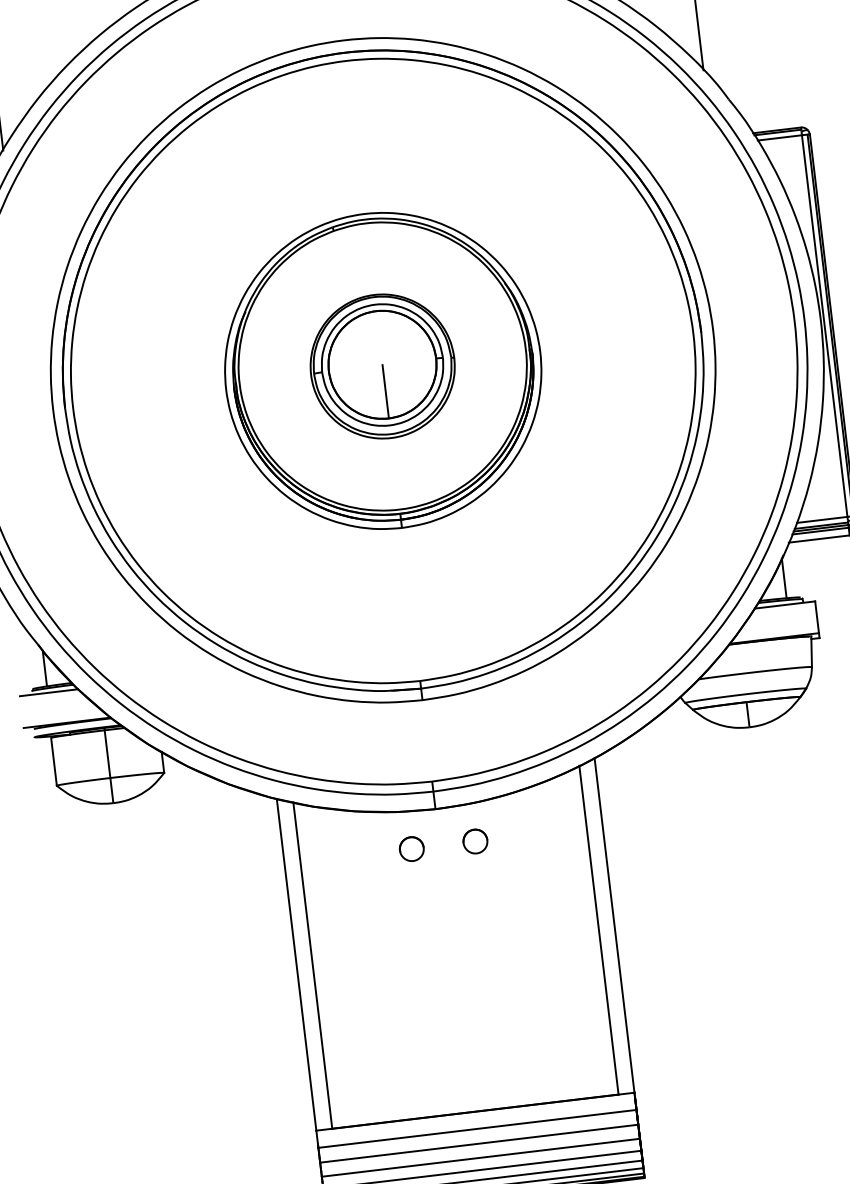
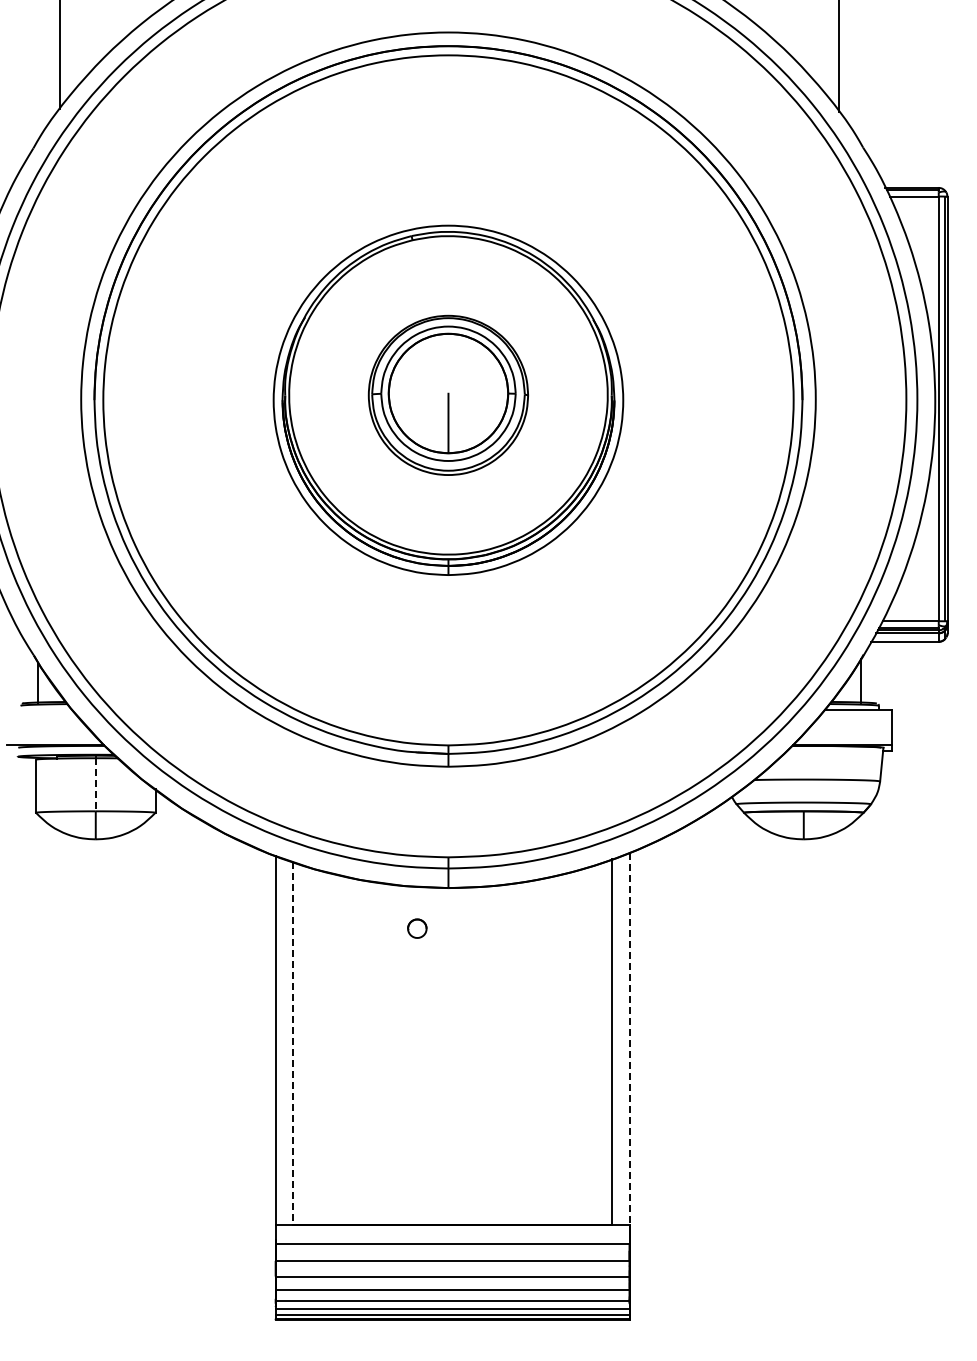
line: (48, 692) -> (39, 709), removed
line: (107, 753) -> (95, 784), solid -> dashed
part: (474, 841) -> (487, 928), removed
part: (412, 848) -> (417, 928), size x0.7
line: (614, 925) -> (629, 1039), solid -> dashed
line: (312, 965) -> (293, 1043), solid -> dashed

